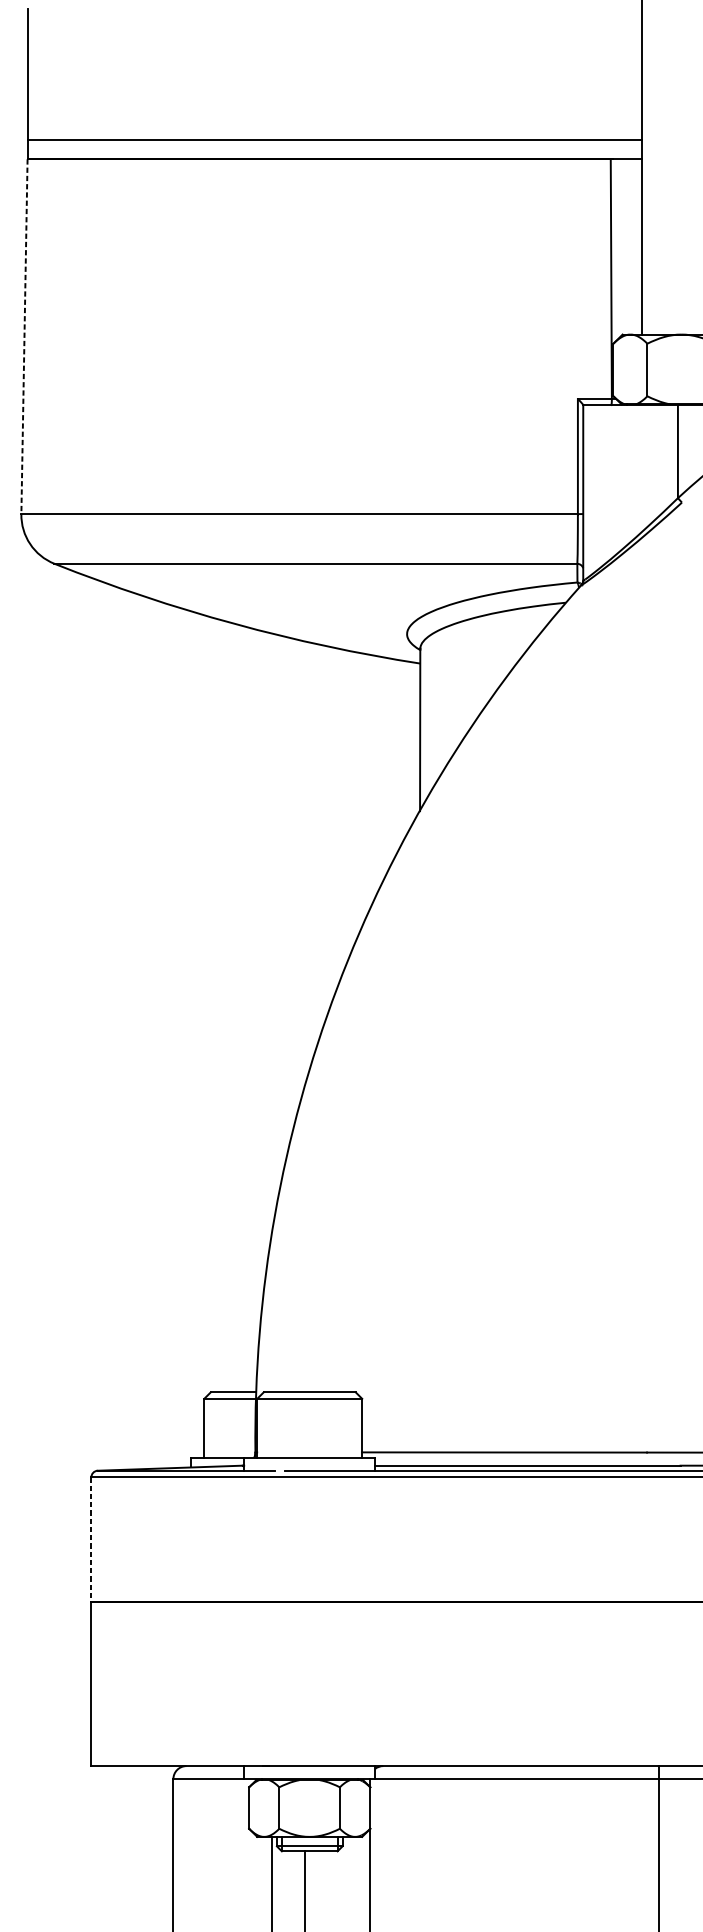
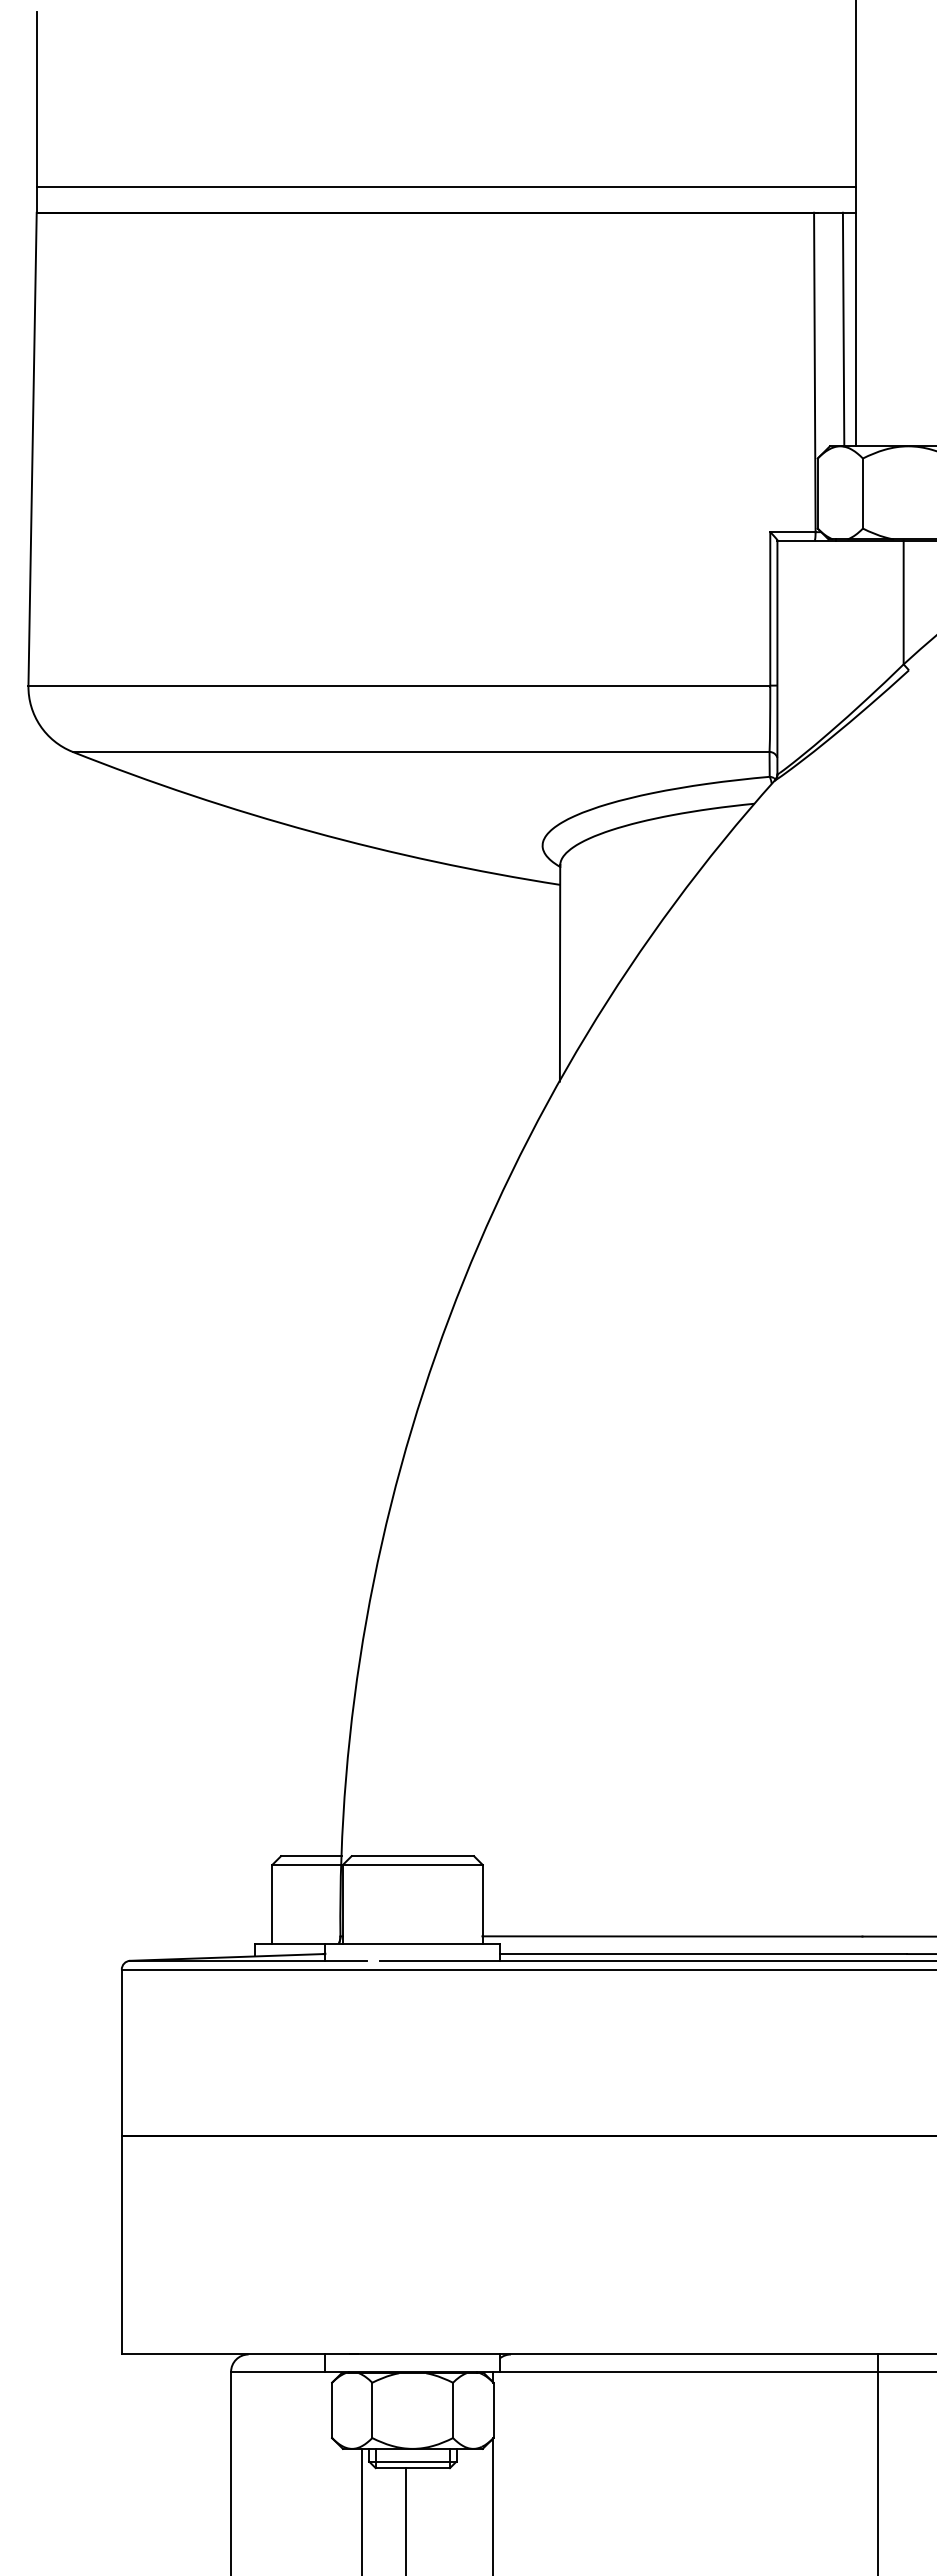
line: (632, 246) -> (843, 329), added
line: (24, 336) -> (32, 449), dashed -> solid
line: (91, 1540) -> (121, 2053), dashed -> solid

